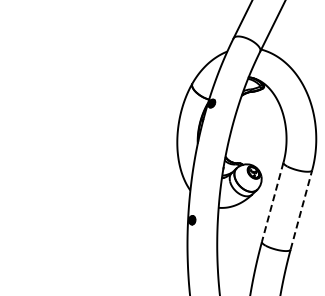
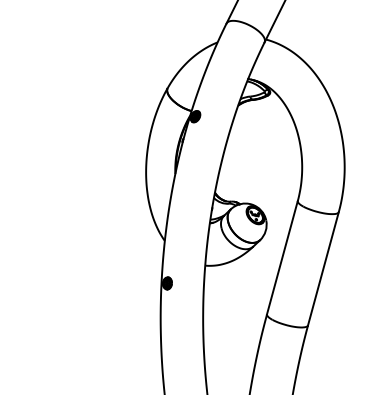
line: (272, 202) -> (282, 258), dashed -> solid
line: (301, 209) -> (323, 268), dashed -> solid

